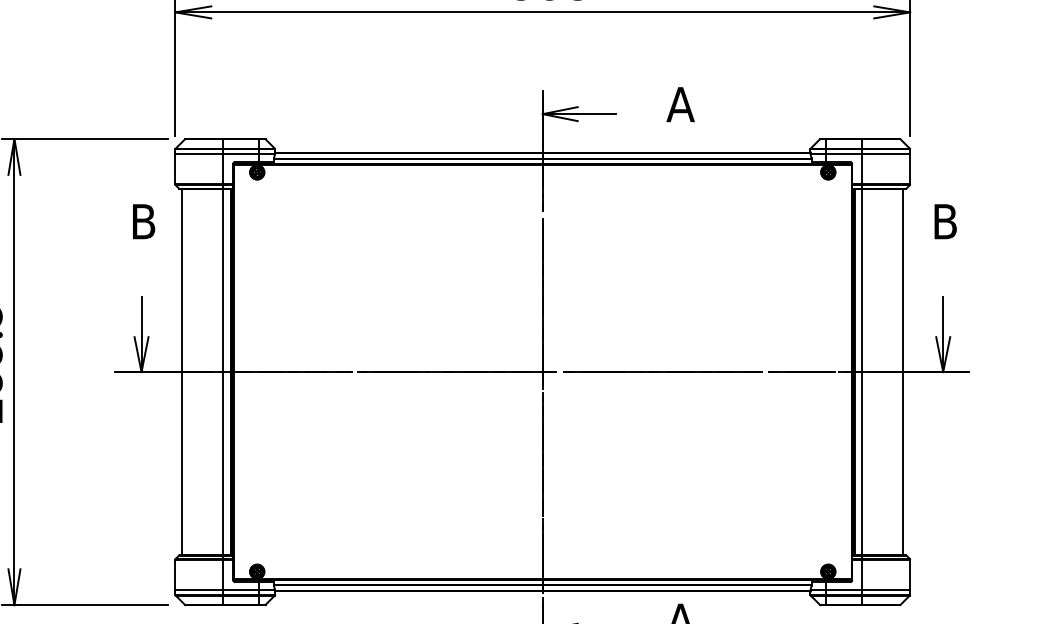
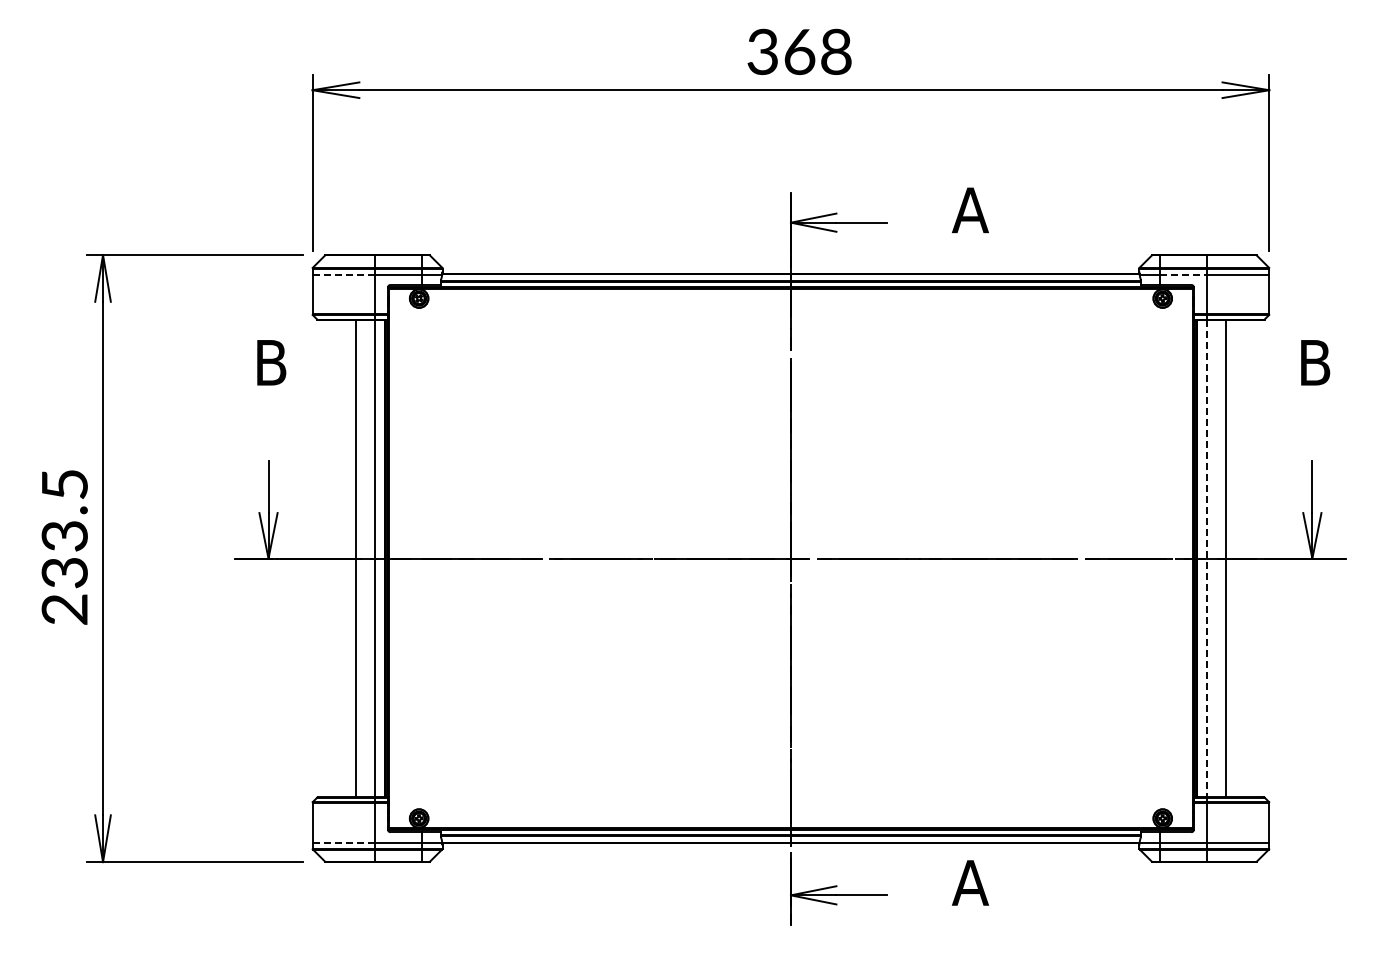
line: (199, 153) -> (343, 274), solid -> dashed
line: (845, 153) -> (1184, 274), solid -> dashed
line: (182, 372) -> (355, 558), moved
line: (861, 372) -> (1206, 558), solid -> dashed
line: (903, 372) -> (1226, 558), moved
line: (199, 590) -> (344, 842), solid -> dashed

